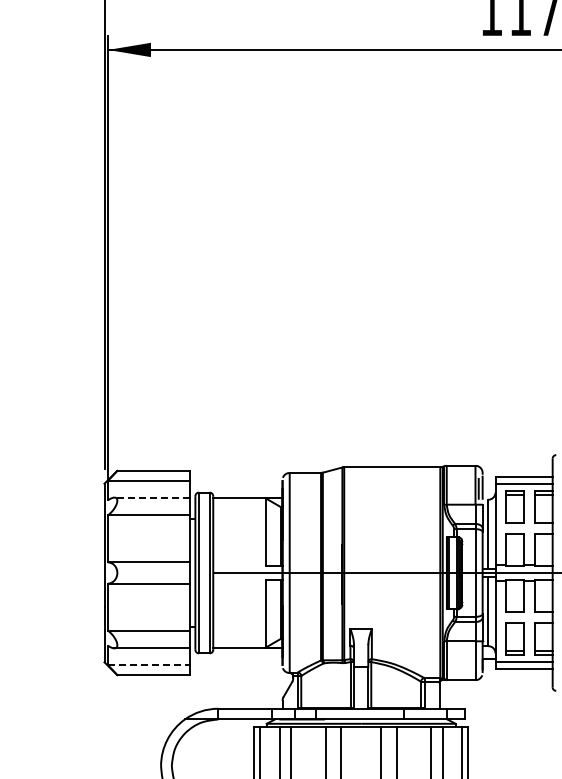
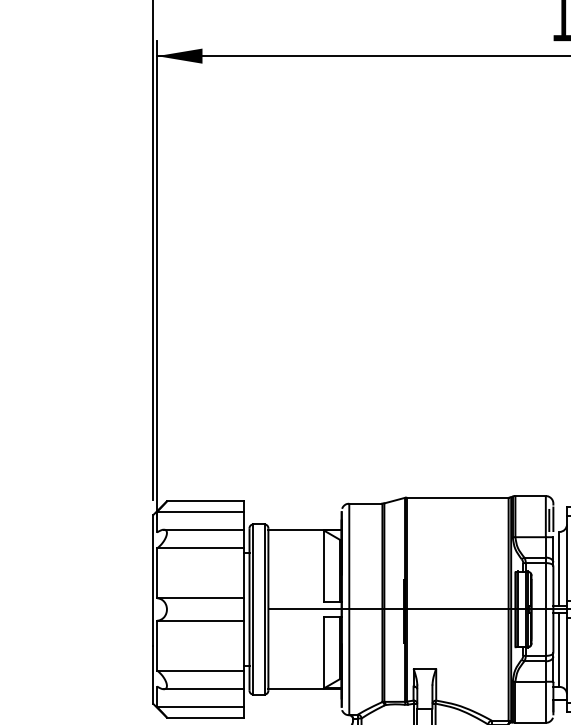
line: (152, 497) -> (204, 529), dashed -> solid
line: (149, 665) -> (200, 707), dashed -> solid

